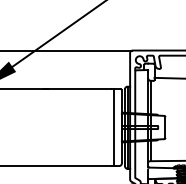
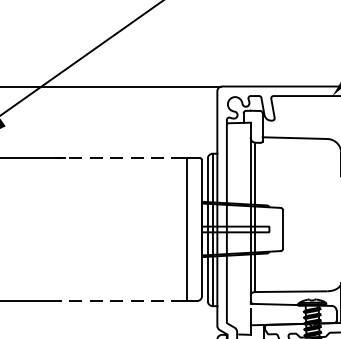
line: (77, 89) -> (119, 158), solid -> dashed
line: (77, 166) -> (119, 301), solid -> dashed

